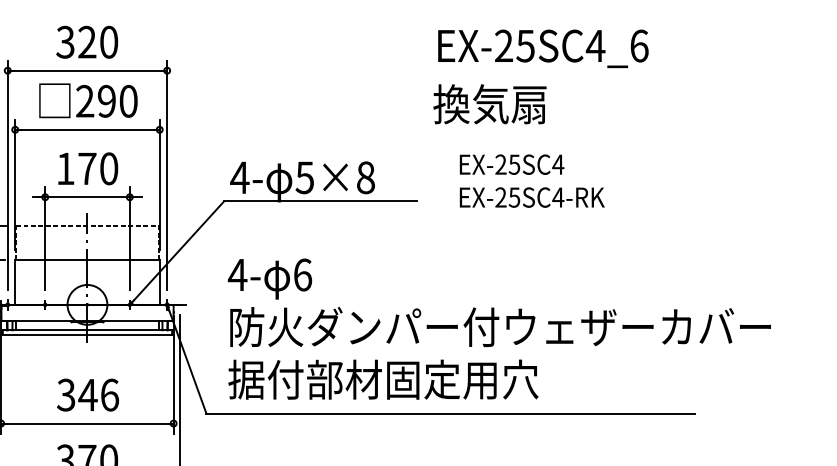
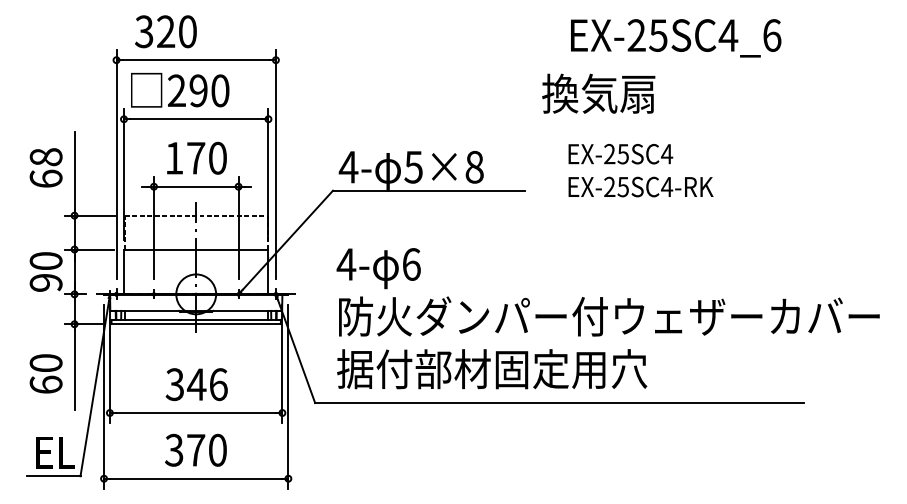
text: (86, 42) -> (165, 31), moved
text: (543, 49) -> (676, 38), moved
text: (88, 101) -> (180, 90), moved

